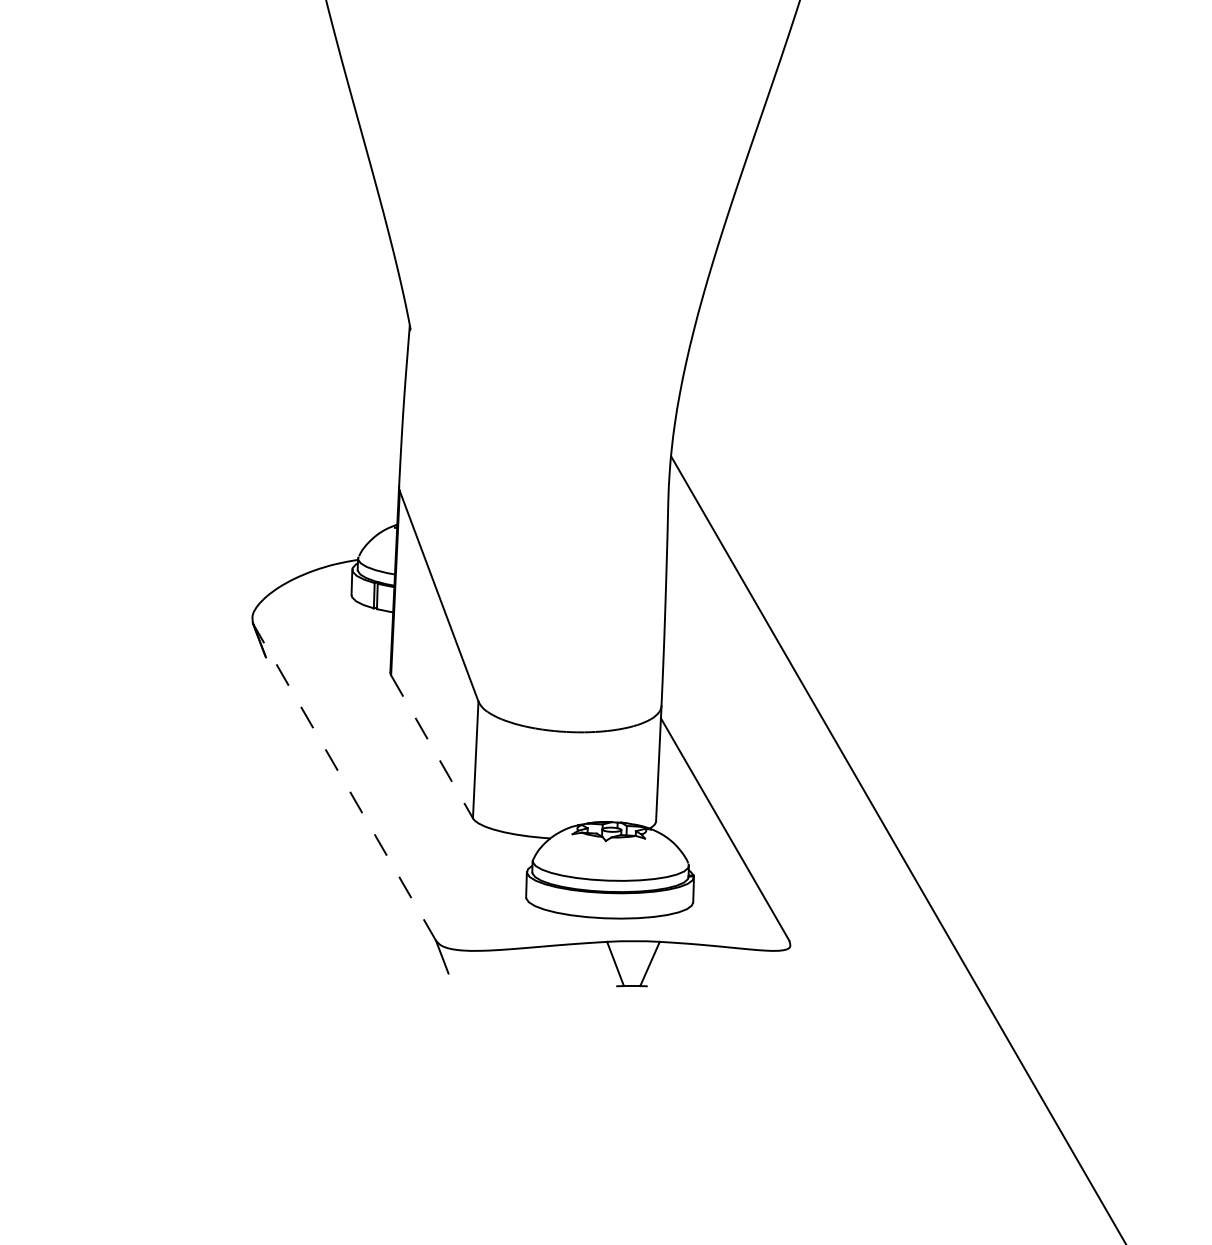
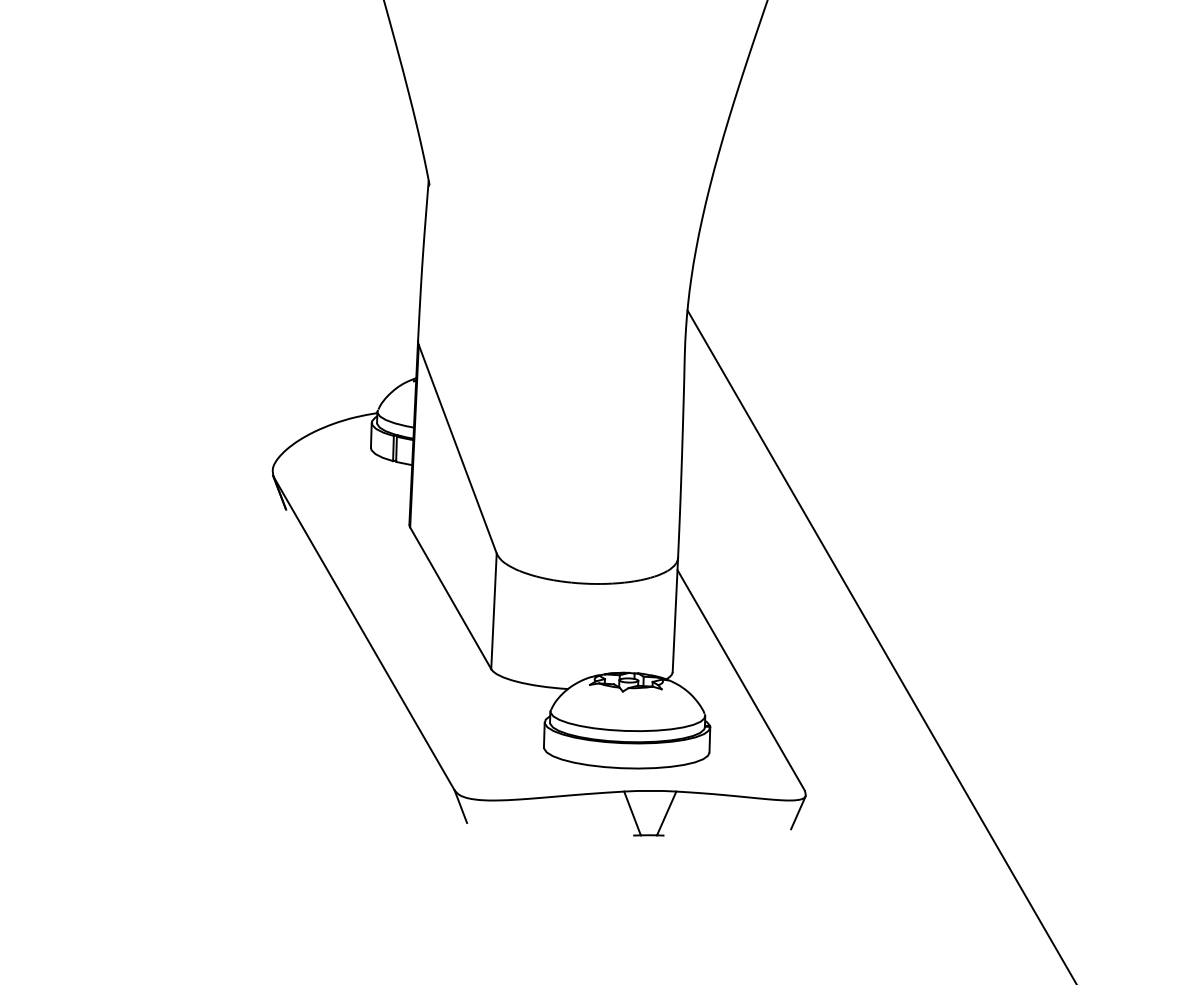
line: (432, 747) -> (451, 598), dashed -> solid
line: (344, 782) -> (363, 633), dashed -> solid
line: (782, 962) -> (797, 812), added

